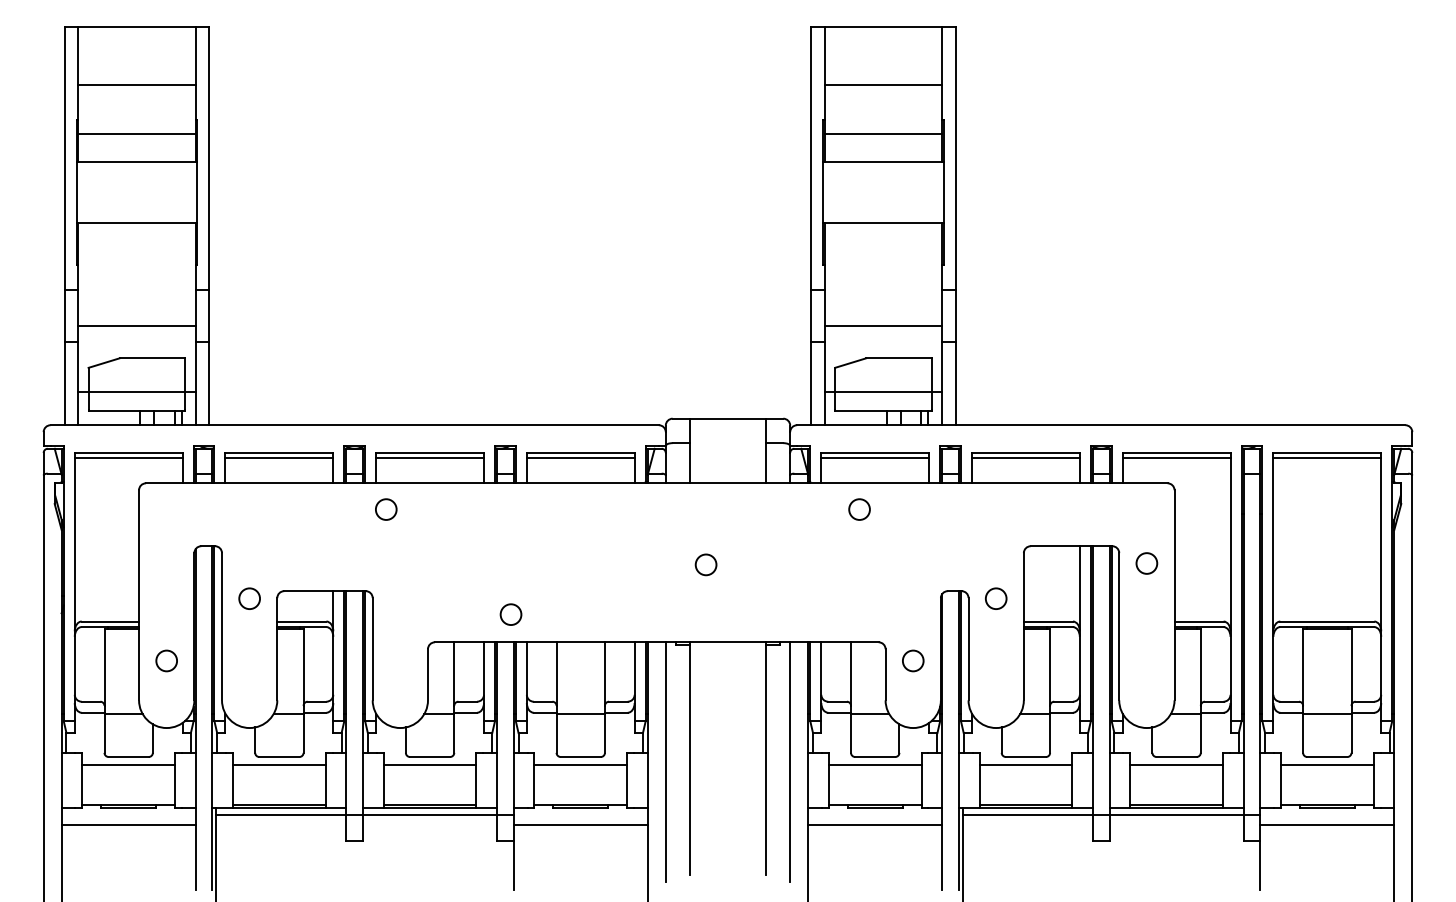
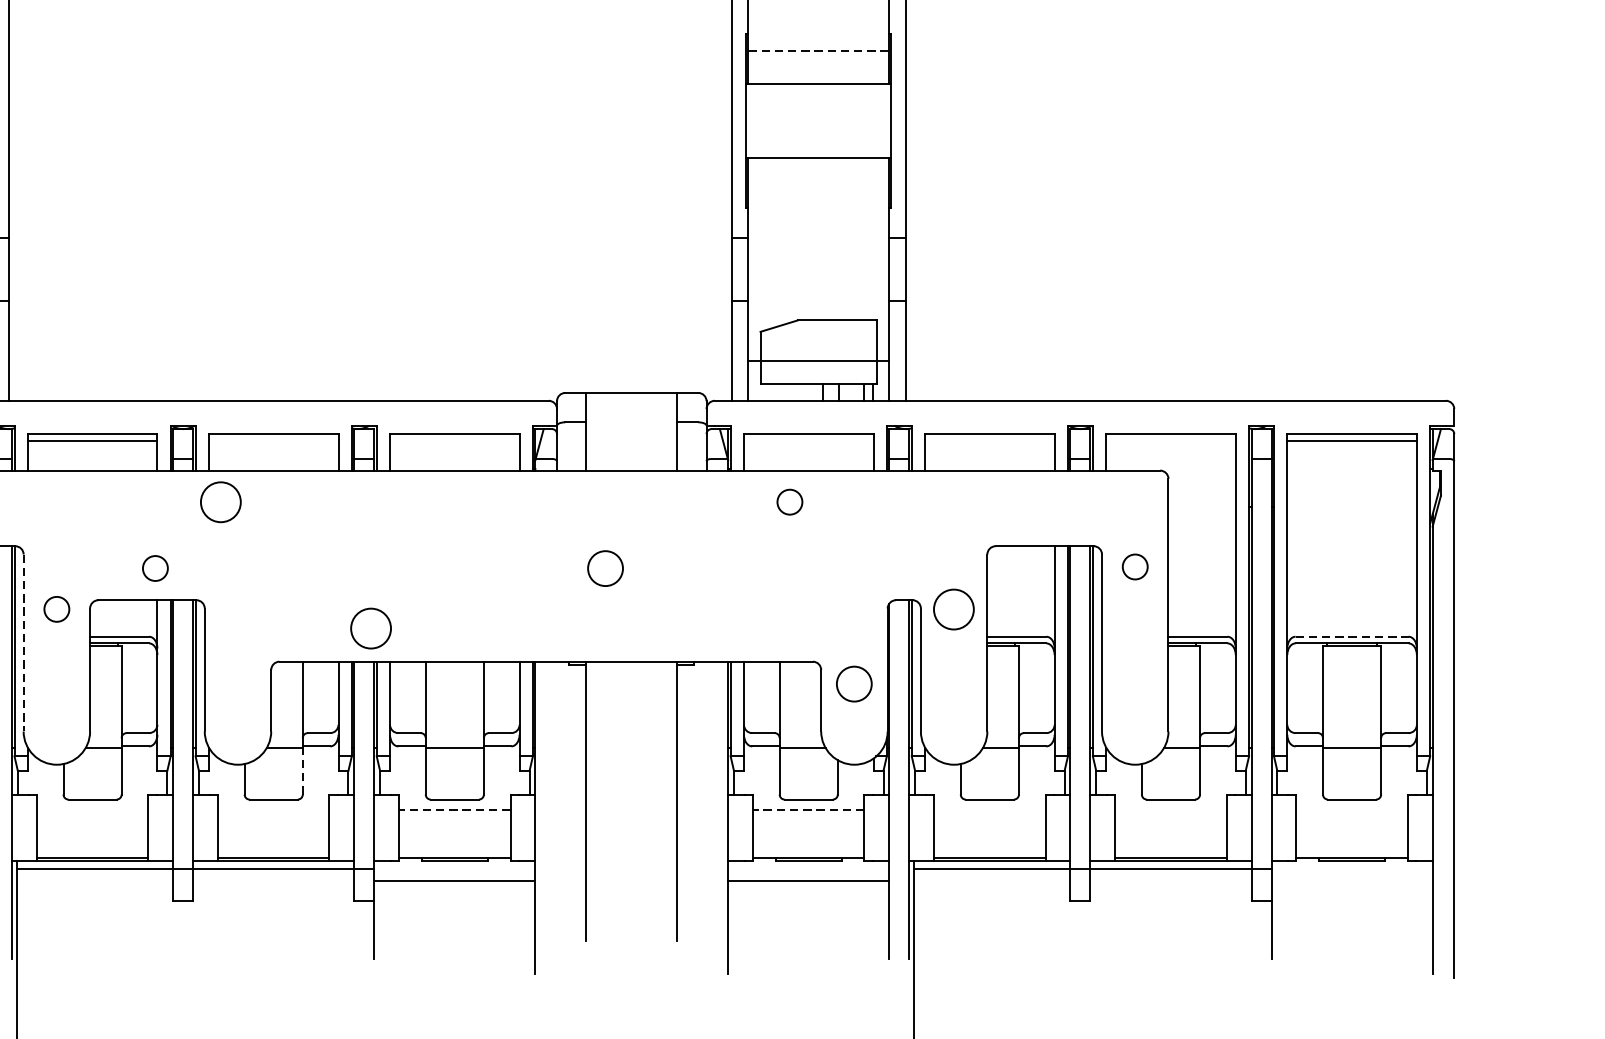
line: (883, 133) -> (818, 50), solid -> dashed
line: (883, 325) -> (818, 280), removed
line: (429, 458) -> (273, 440), removed
line: (580, 458) -> (454, 440), removed
line: (875, 458) -> (809, 440), removed
line: (1025, 458) -> (989, 440), removed
line: (1176, 458) -> (1170, 440), removed
circle: (386, 509) -> (221, 502), size x1.6
circle: (331, 564) -> (155, 568), added
circle: (705, 564) -> (604, 568), size x1.4
circle: (996, 598) -> (954, 609), size x1.6
circle: (510, 614) -> (370, 628), size x1.6
line: (1327, 621) -> (1352, 636), solid -> dashed
line: (222, 626) -> (24, 642), solid -> dashed
circle: (913, 660) -> (854, 683), size x1.4
line: (454, 732) -> (303, 770), solid -> dashed
line: (665, 761) -> (556, 804), removed
line: (790, 761) -> (706, 804), removed
line: (279, 765) -> (92, 809), removed
line: (429, 765) -> (273, 809), removed
line: (580, 765) -> (454, 809), solid -> dashed
line: (874, 765) -> (807, 809), solid -> dashed
line: (1025, 765) -> (989, 809), removed
line: (1176, 765) -> (1170, 809), removed
line: (1326, 765) -> (1351, 809), removed
line: (1327, 824) -> (1352, 880), removed

